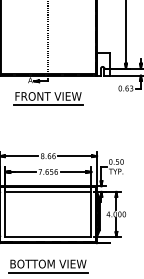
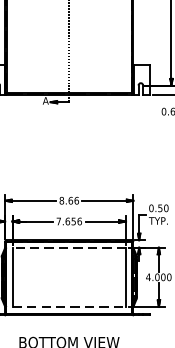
part: (48, 98) -> (69, 124), removed
line: (47, 191) -> (68, 247), solid -> dashed
line: (48, 236) -> (69, 306), solid -> dashed

